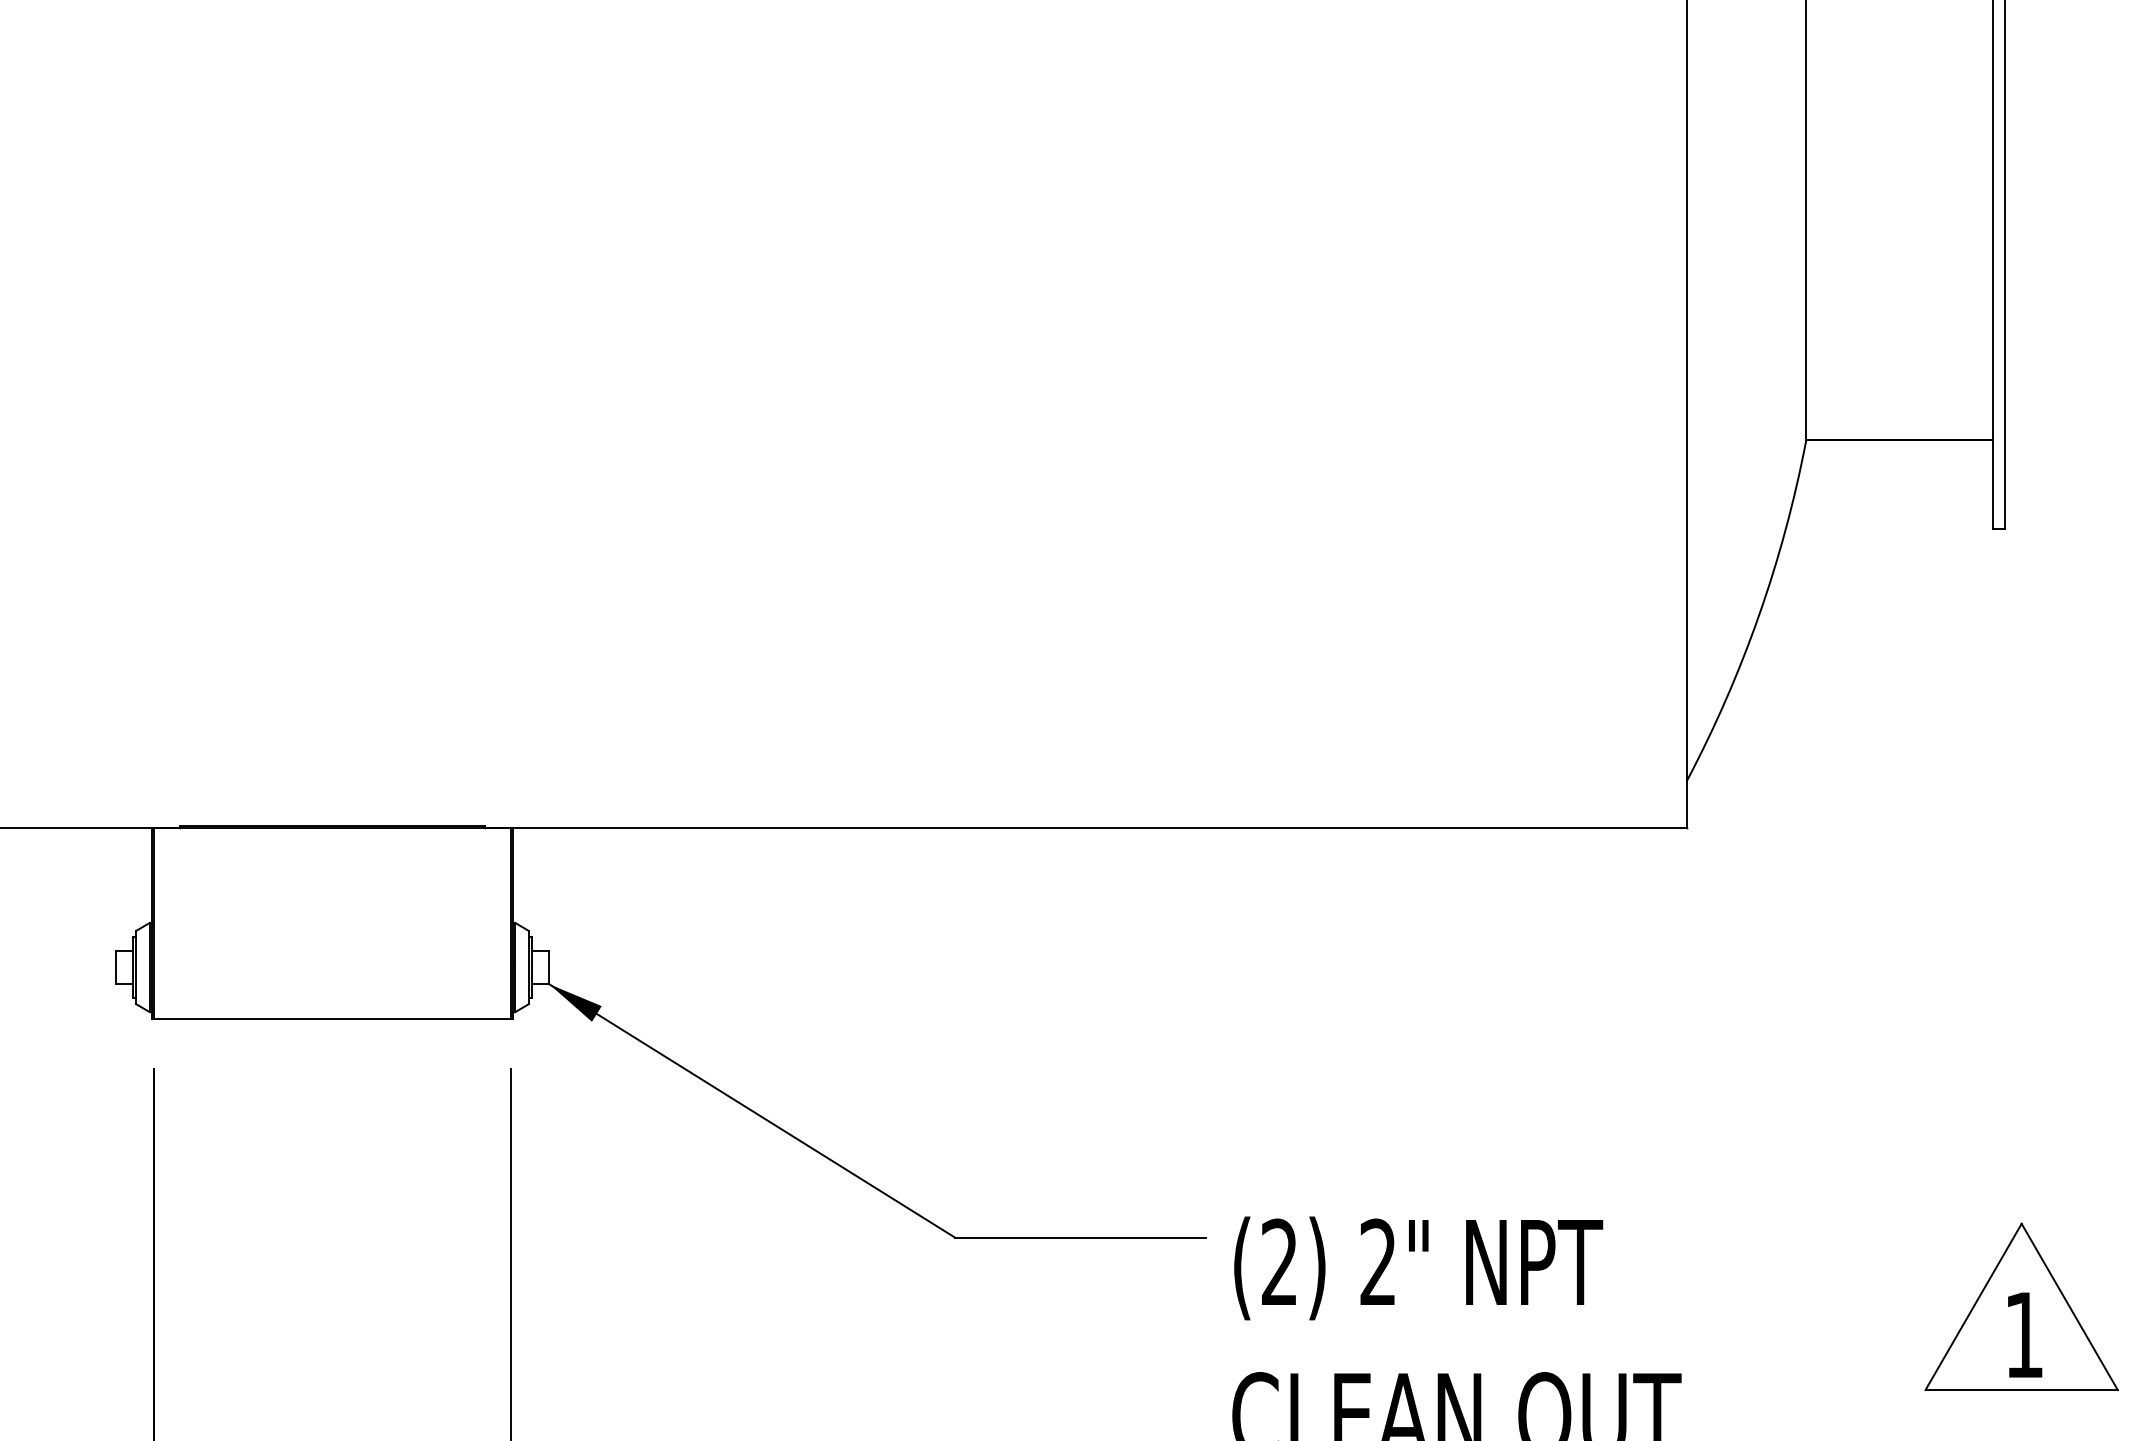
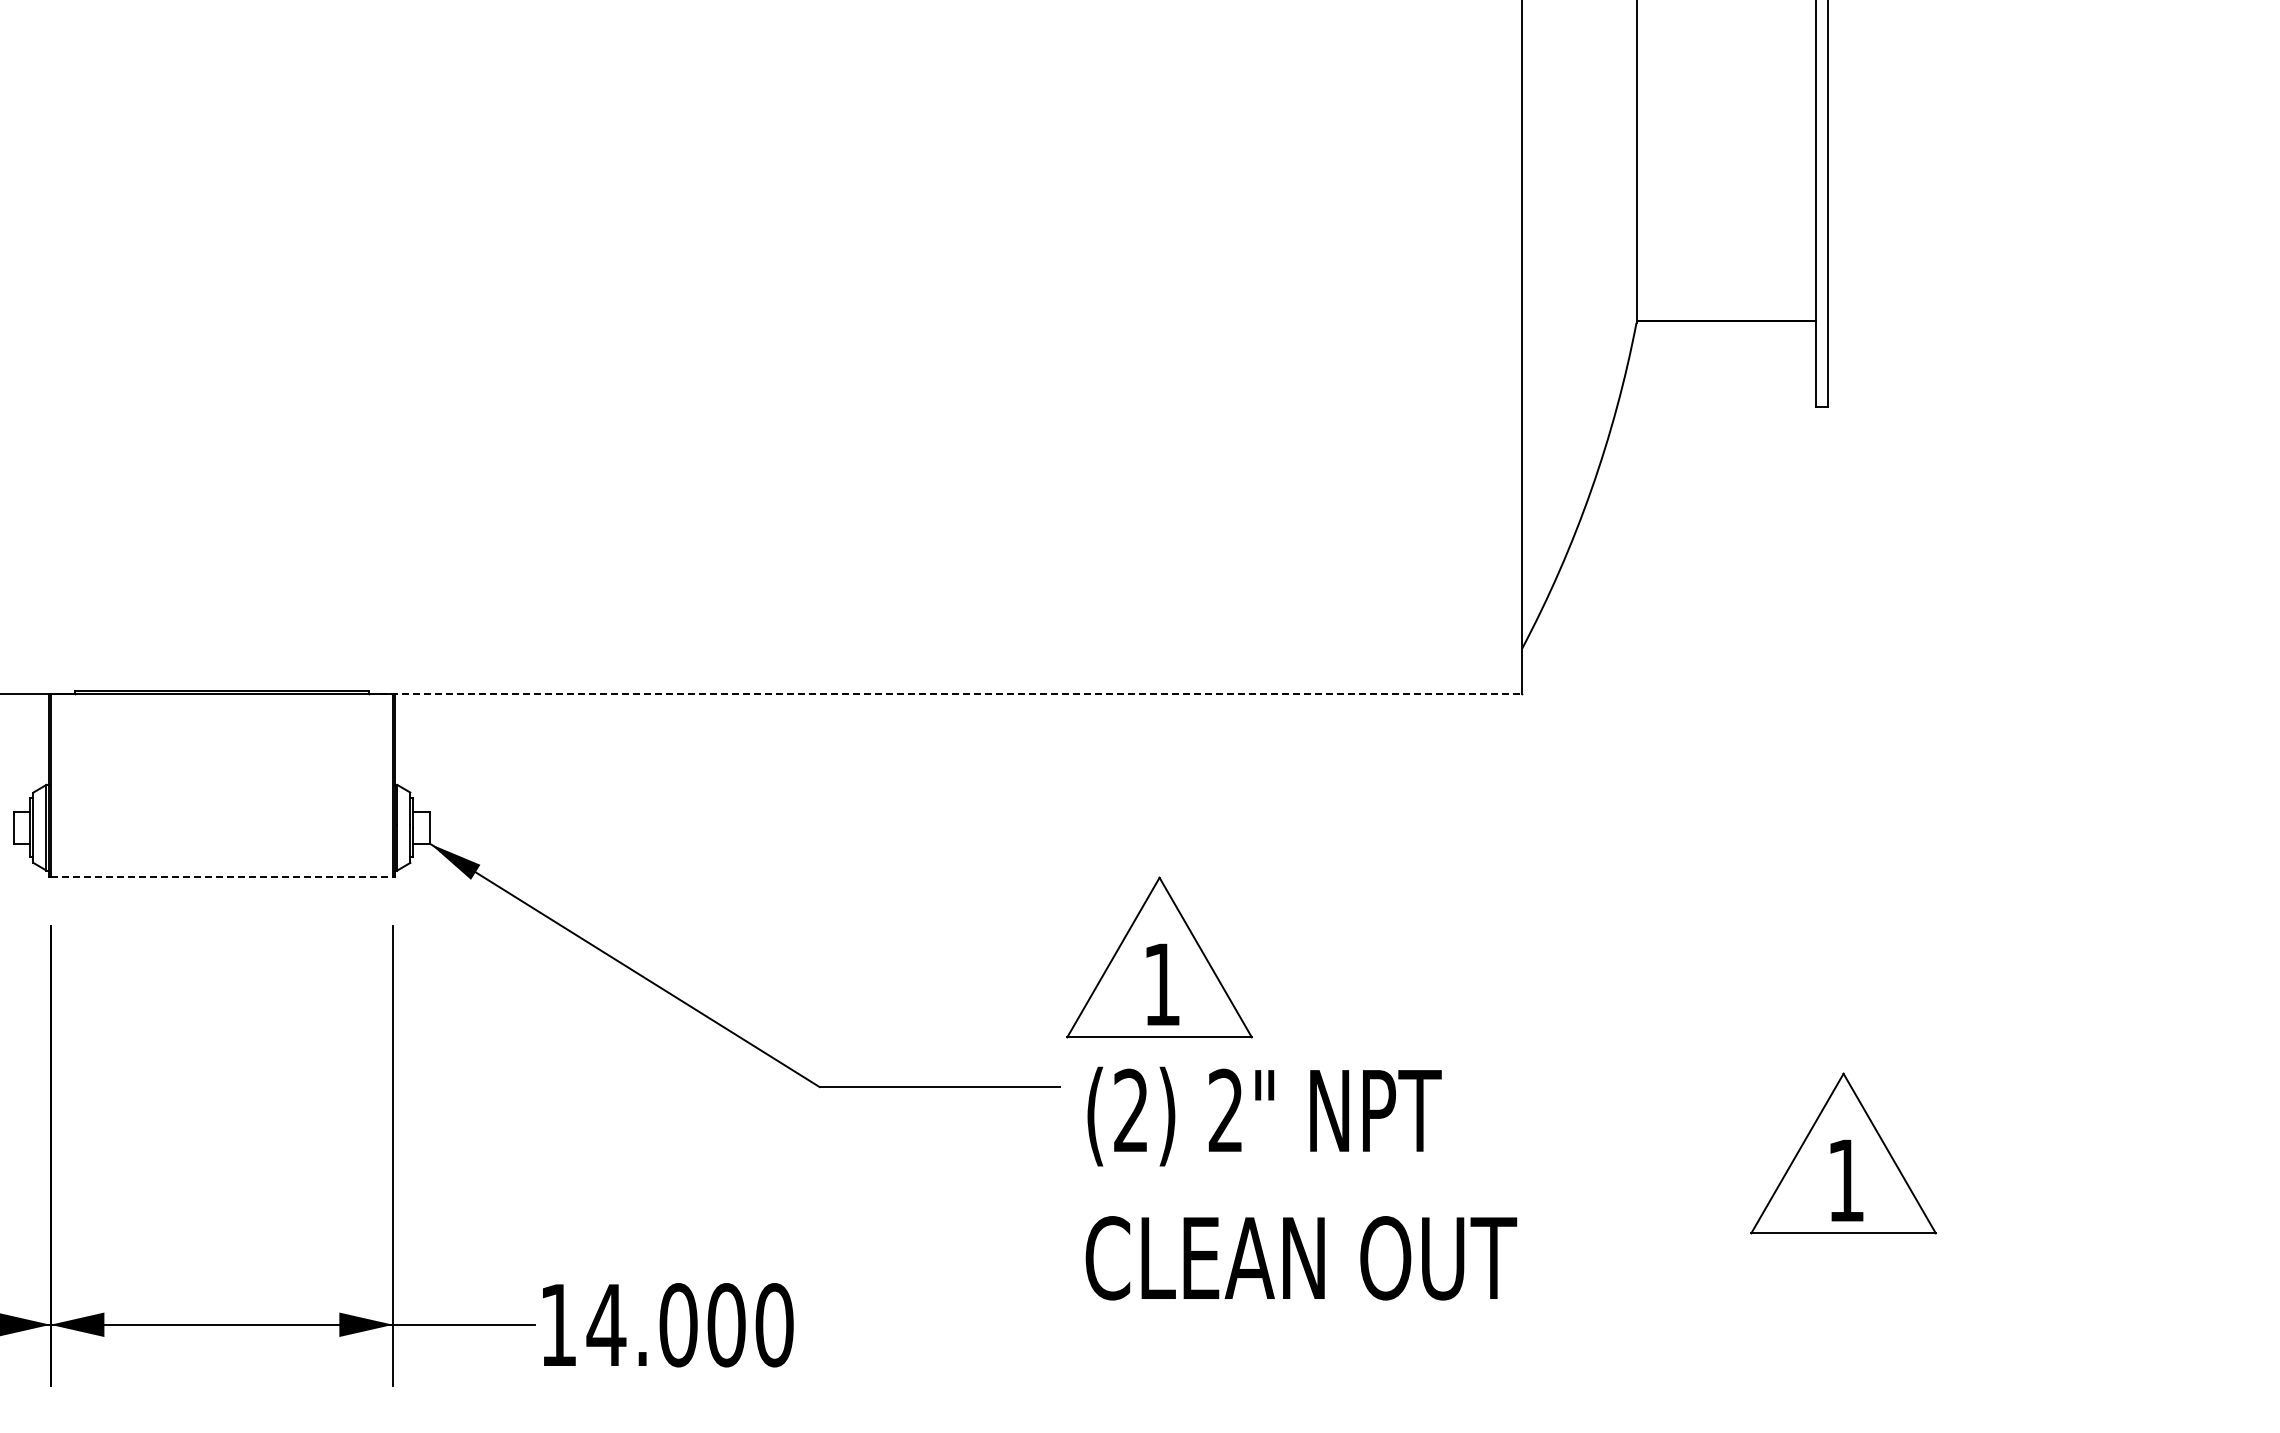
line: (1086, 827) -> (945, 693), solid -> dashed
line: (333, 1018) -> (222, 876), solid -> dashed
part: (1309, 1102) -> (1159, 957), added

